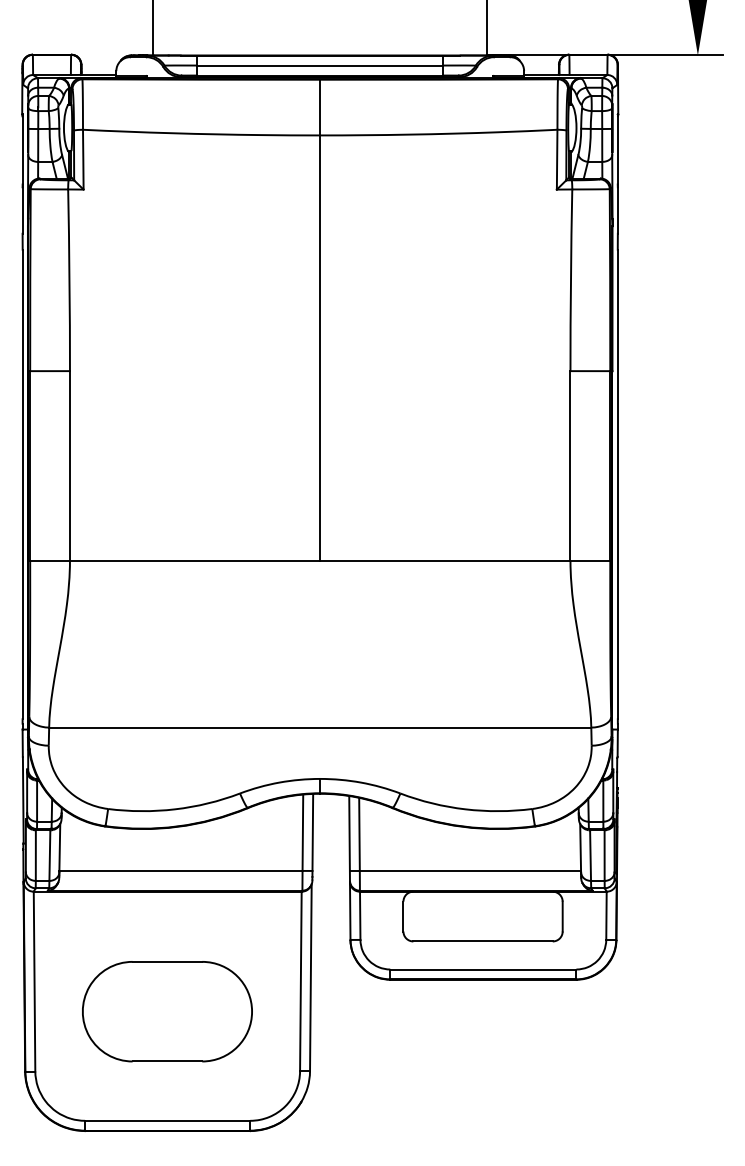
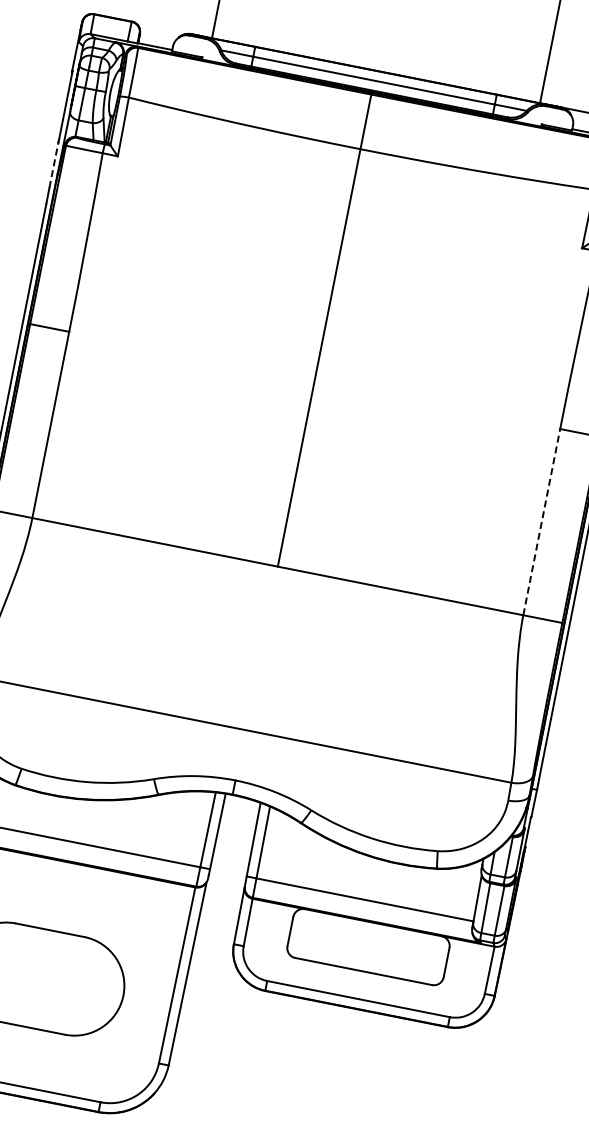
line: (22, 210) -> (53, 165), solid -> dashed
line: (570, 466) -> (541, 522), solid -> dashed

